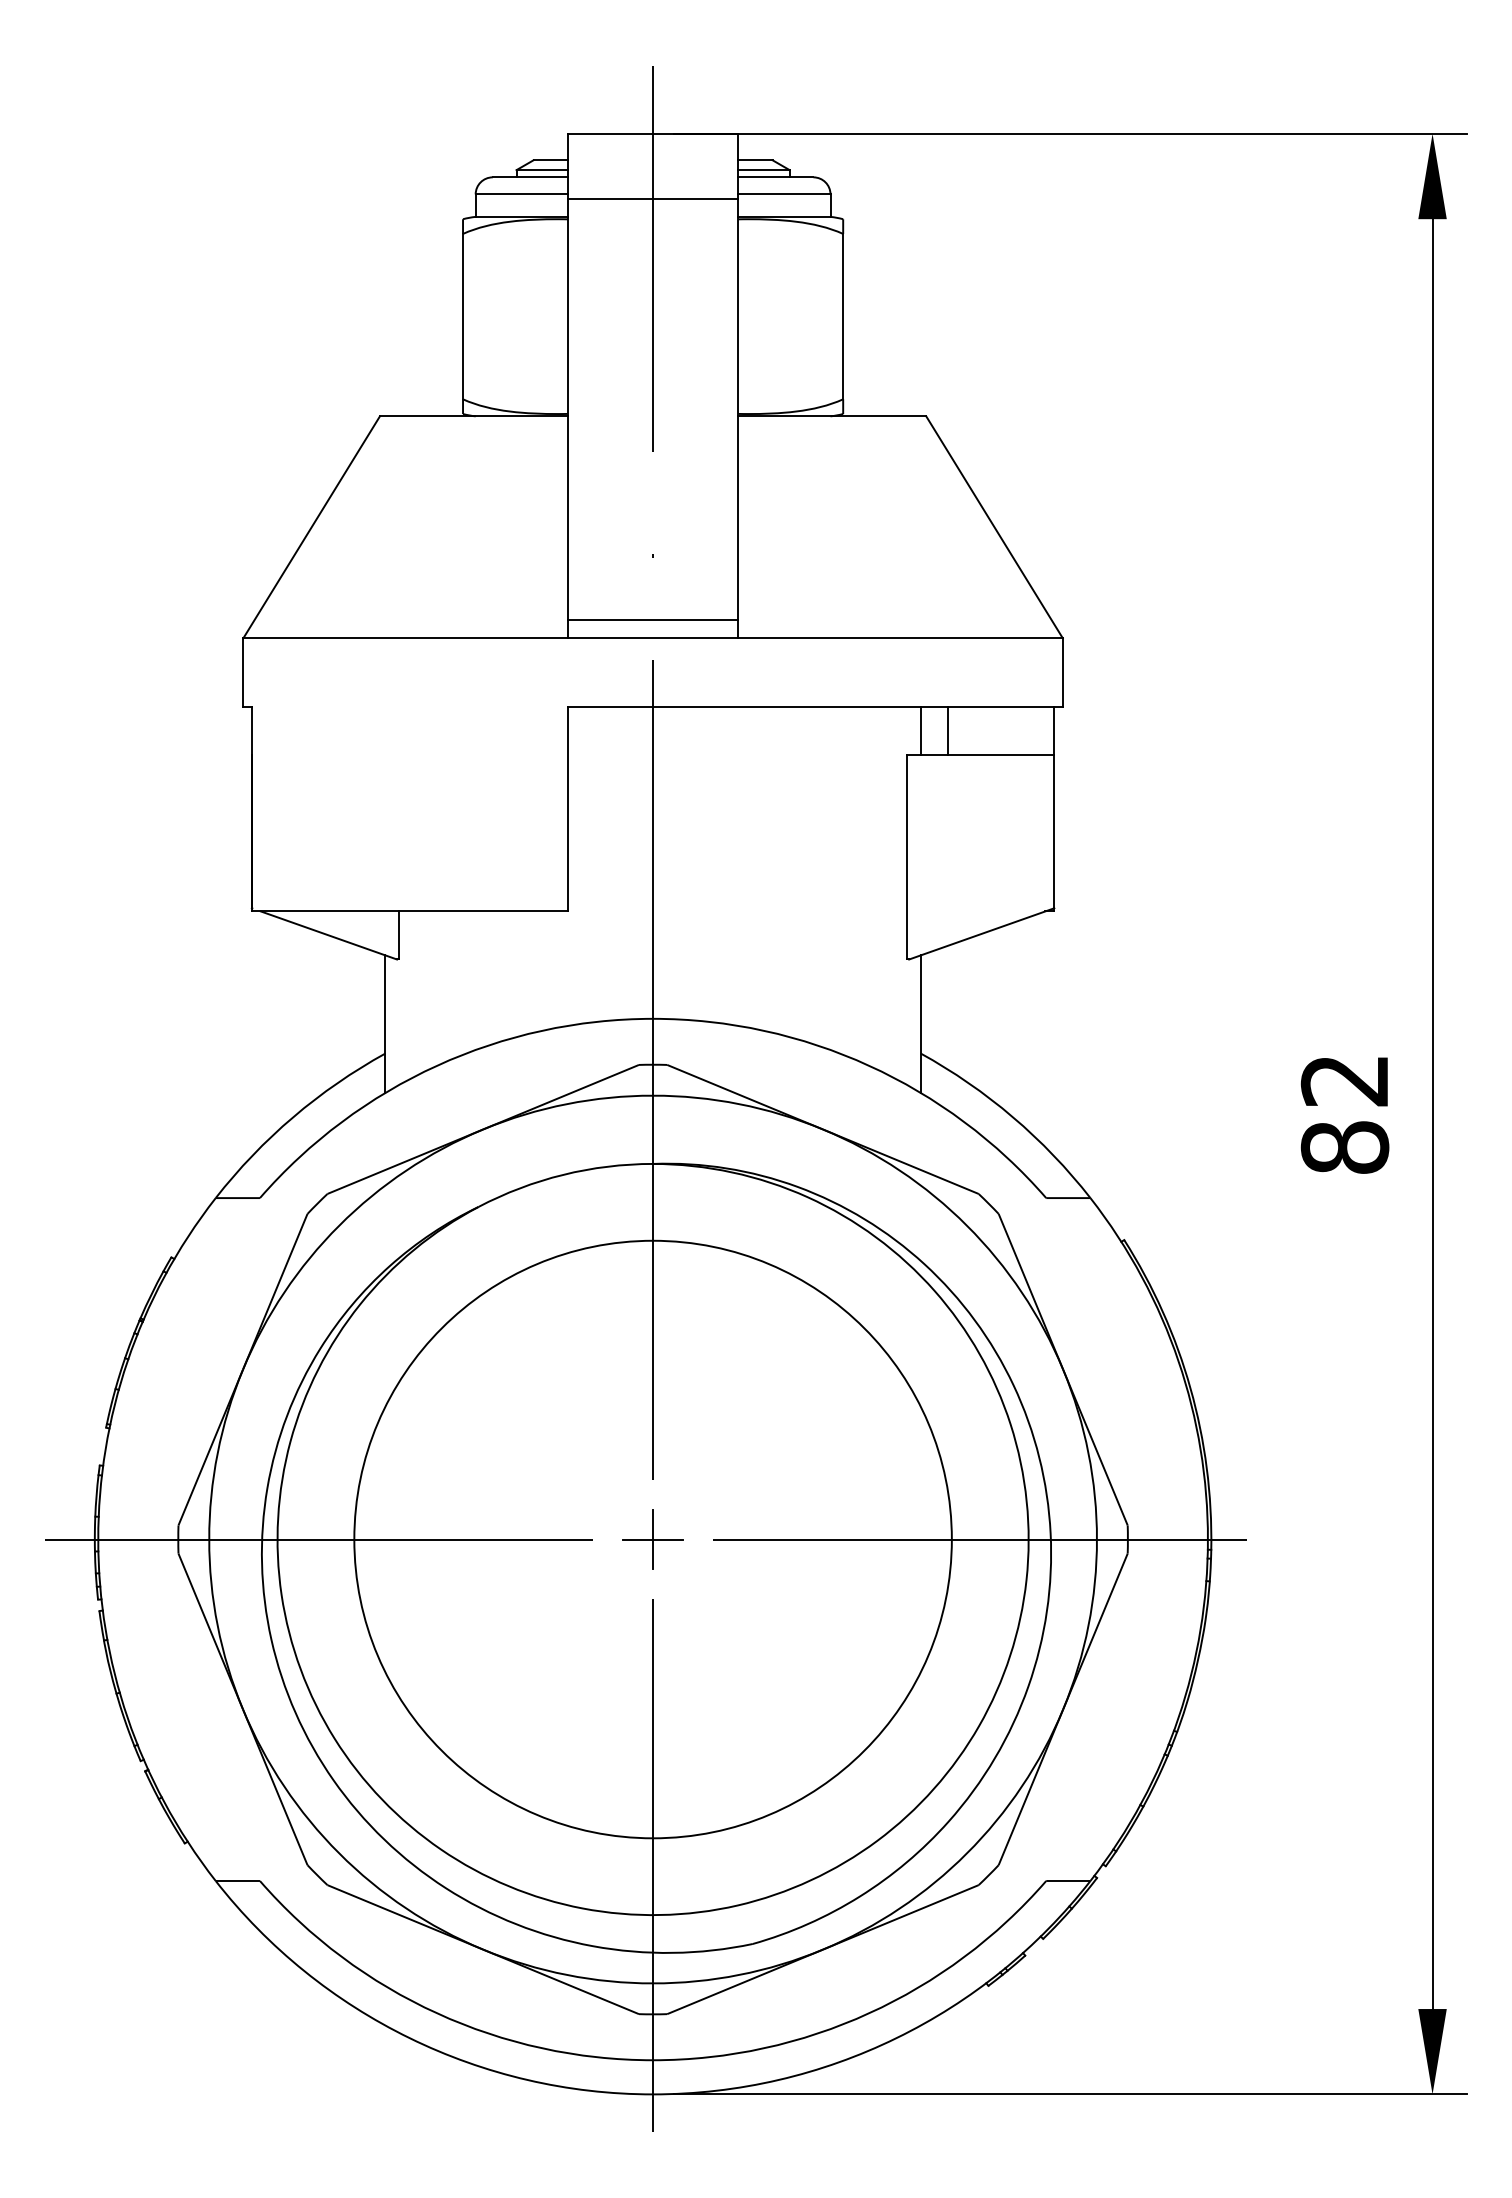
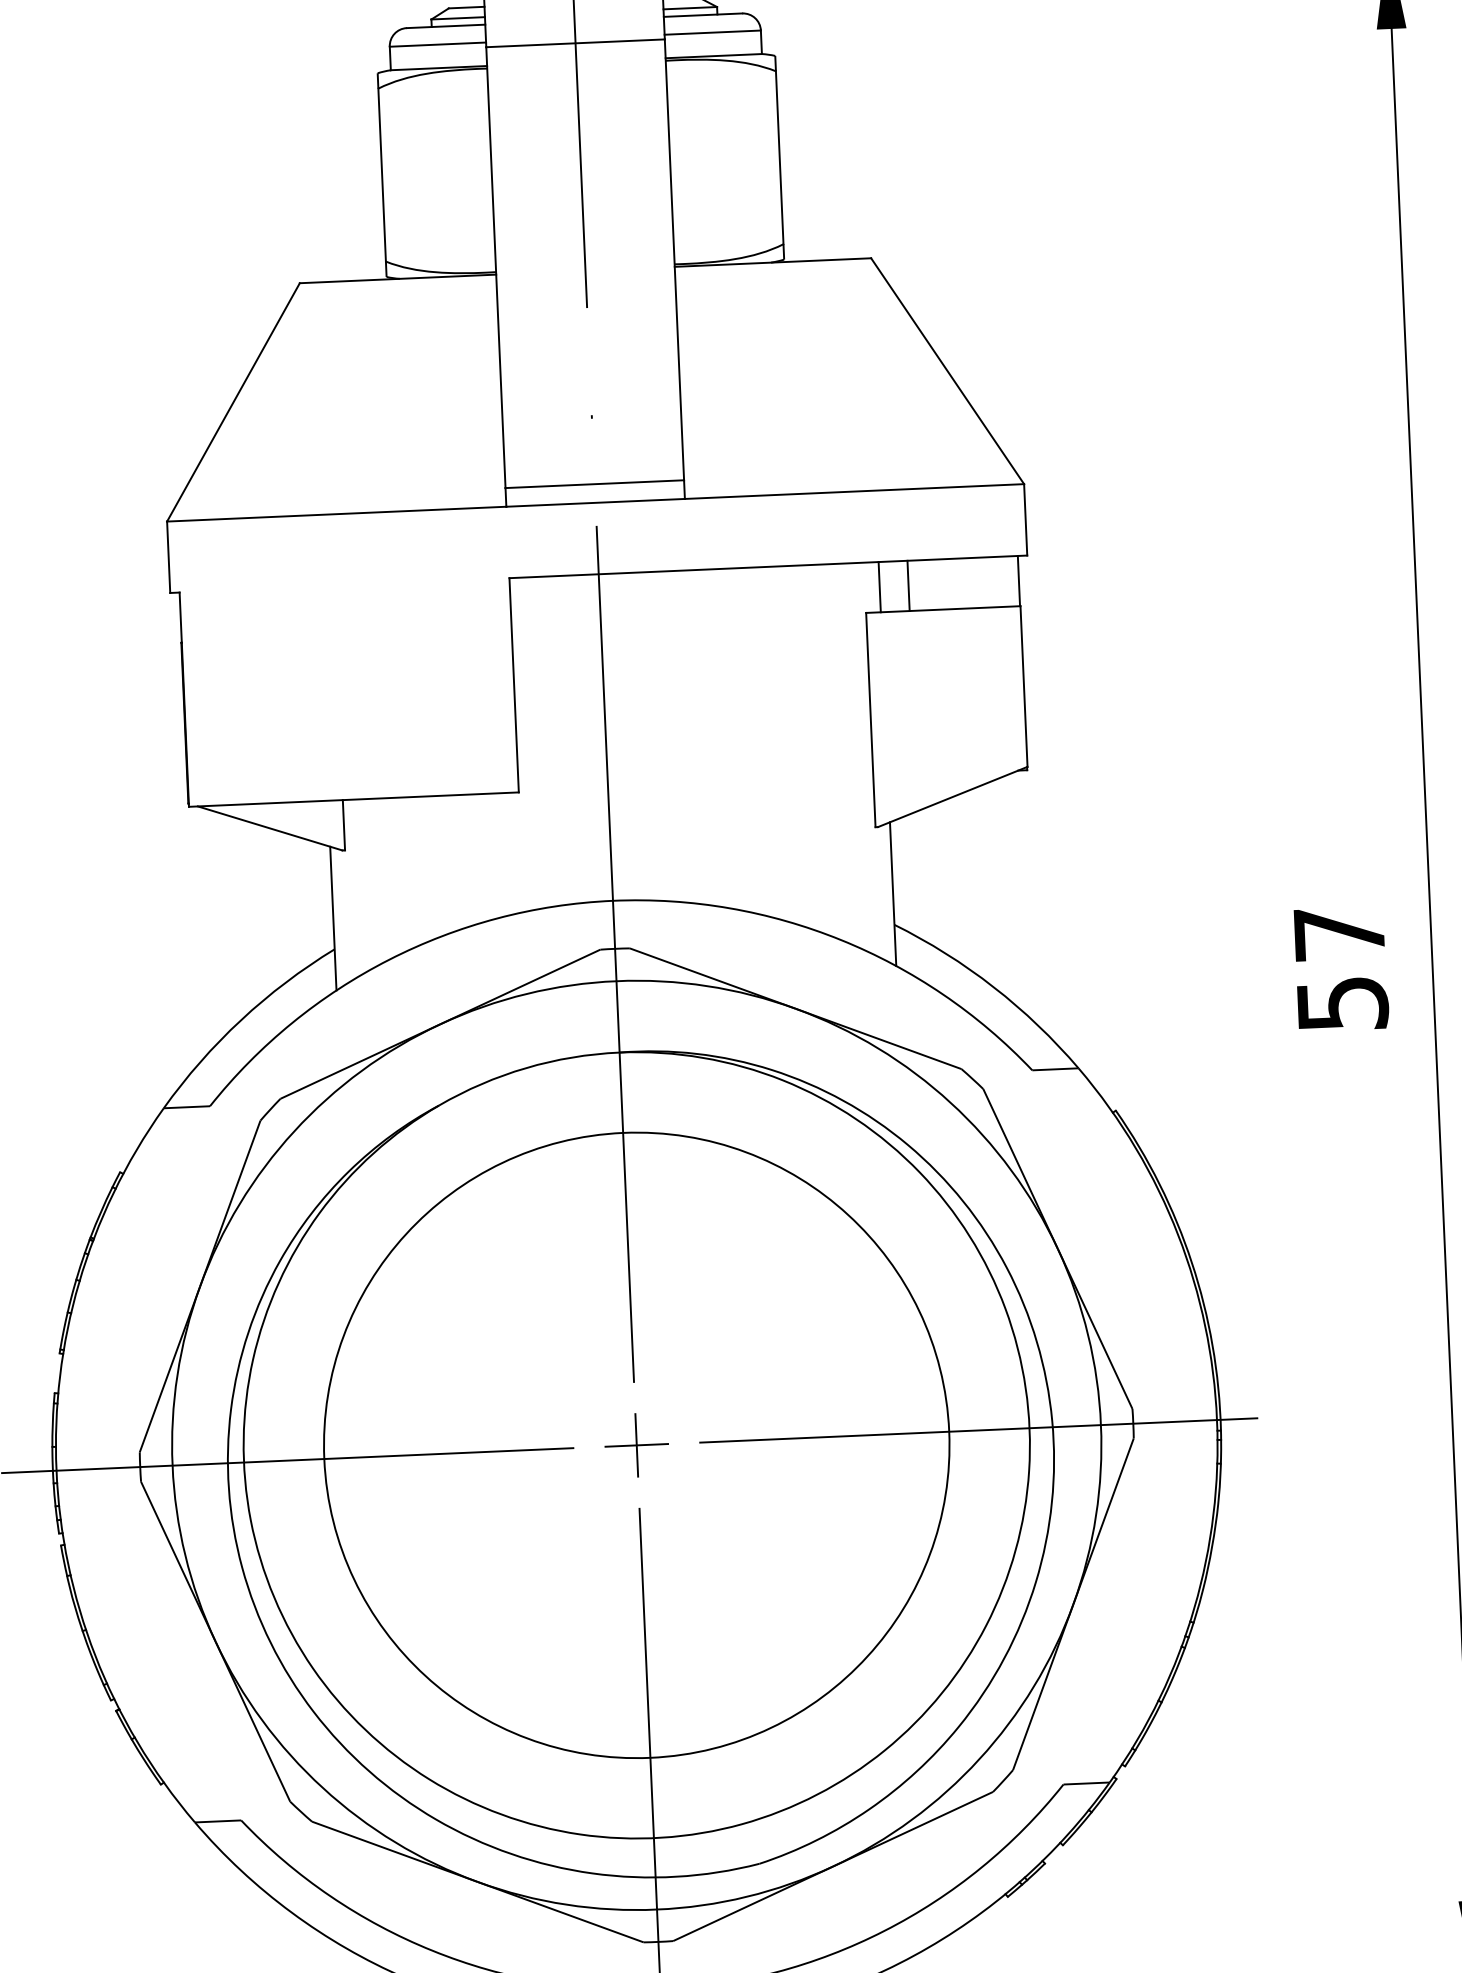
text: (1344, 1114) -> (1340, 969), 82 -> 57

